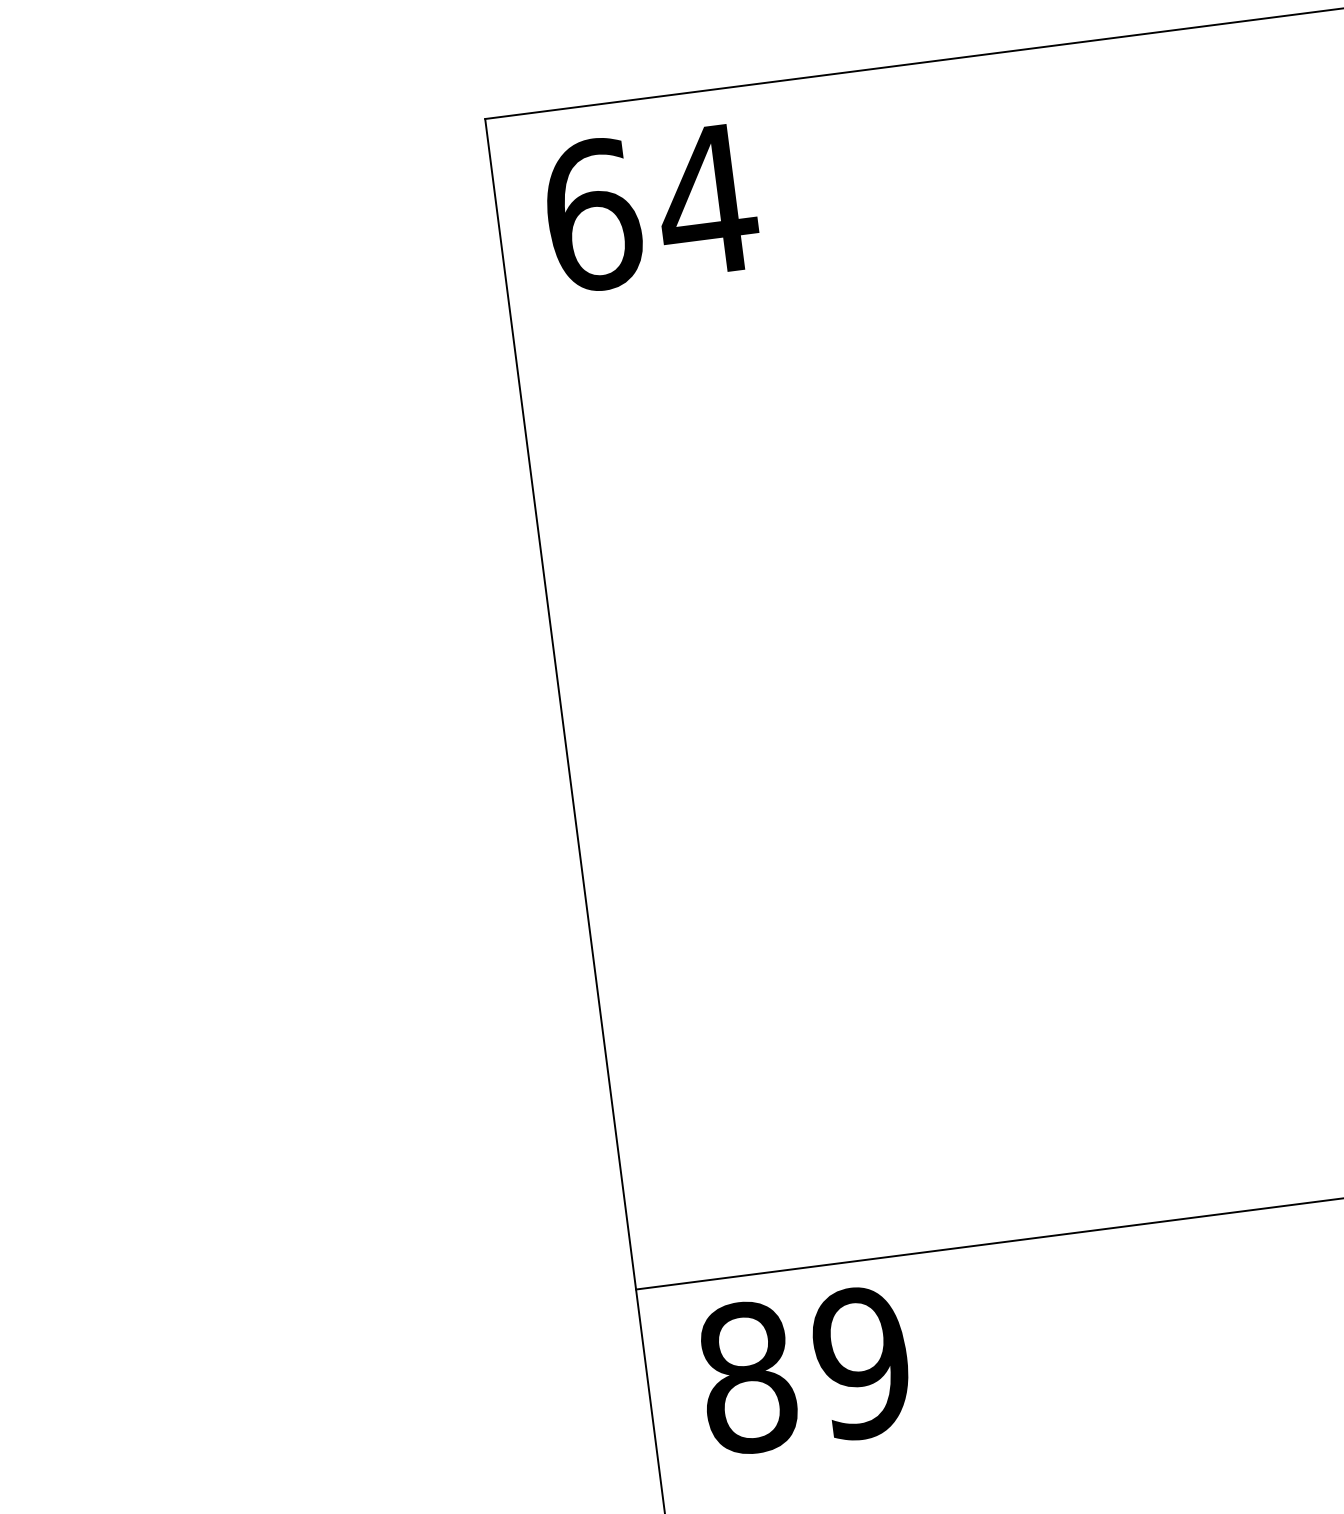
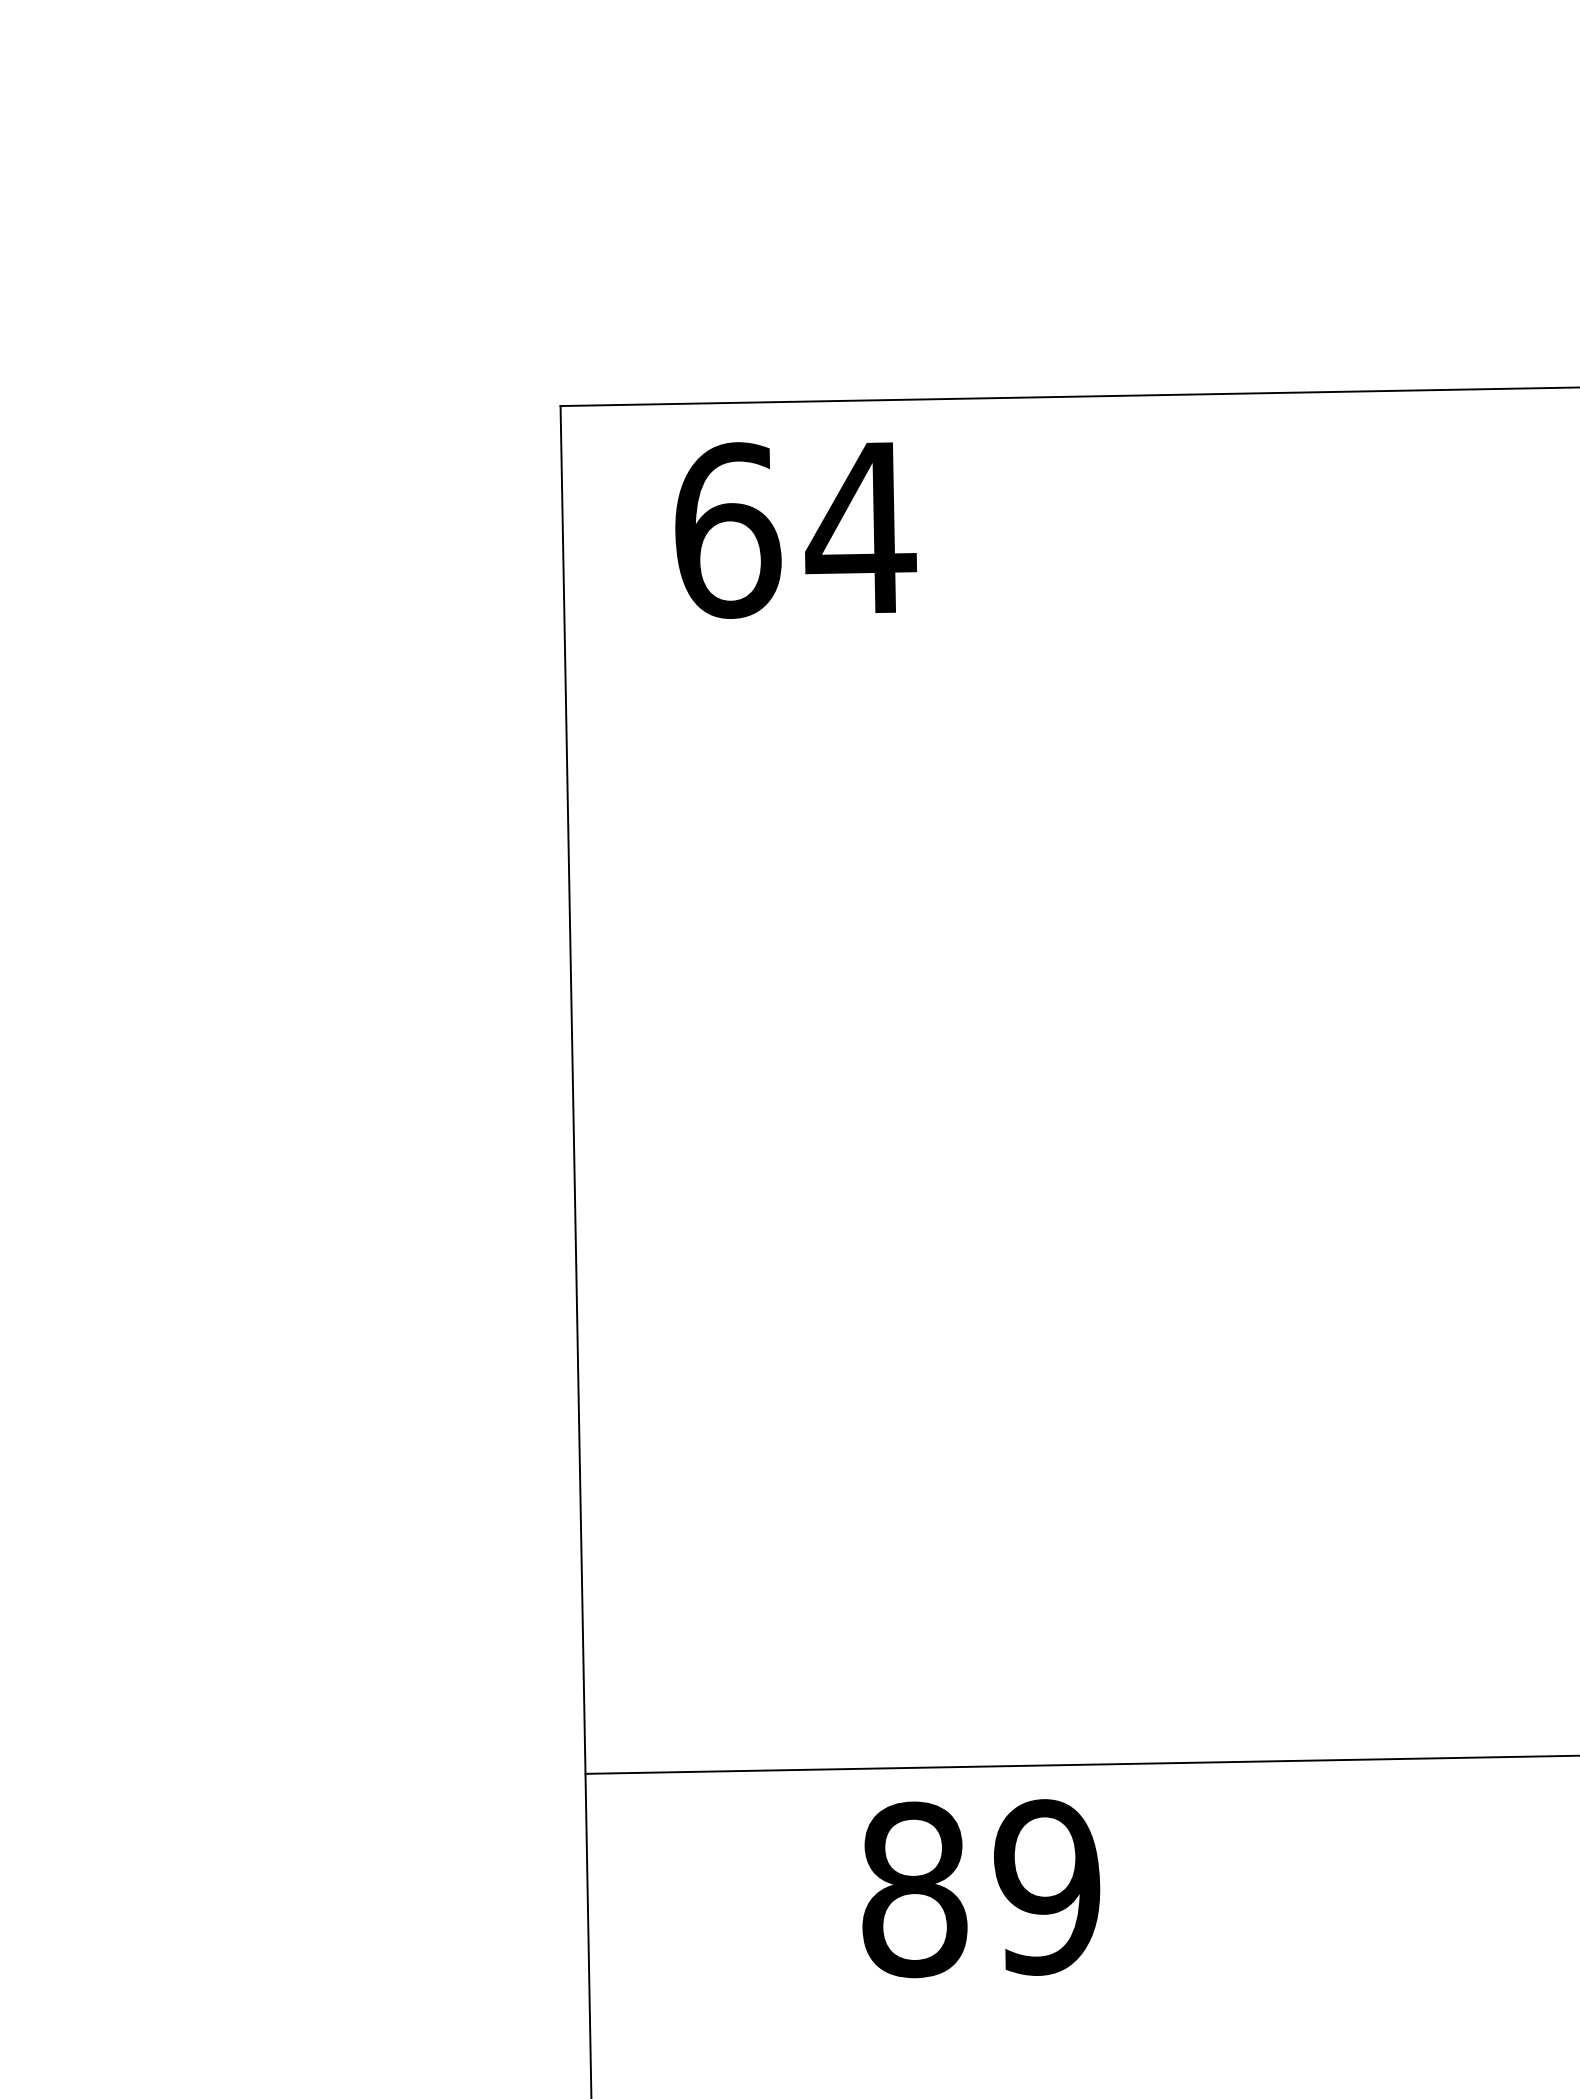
text: (651, 208) -> (795, 530), moved
text: (805, 1370) -> (981, 1888), moved

